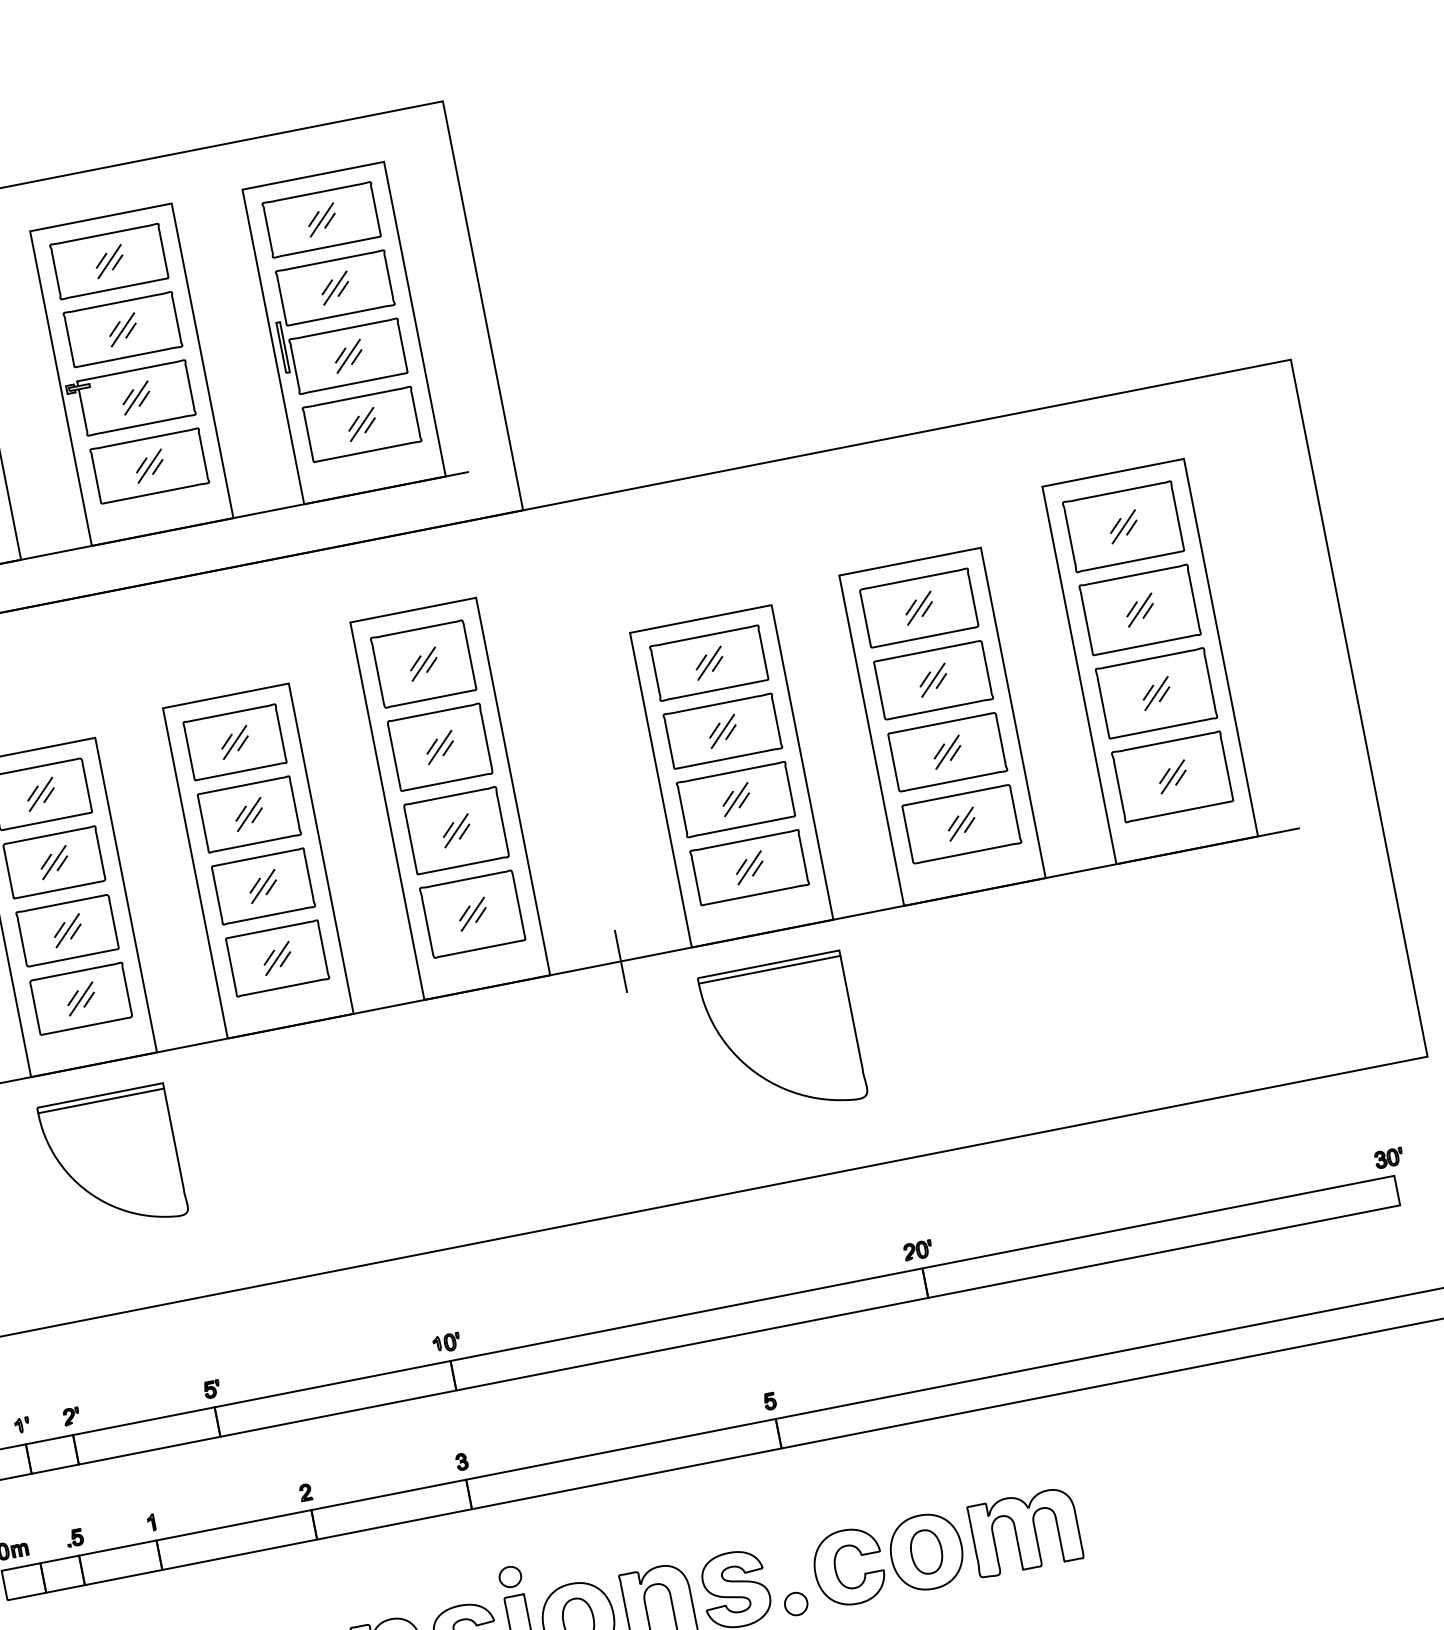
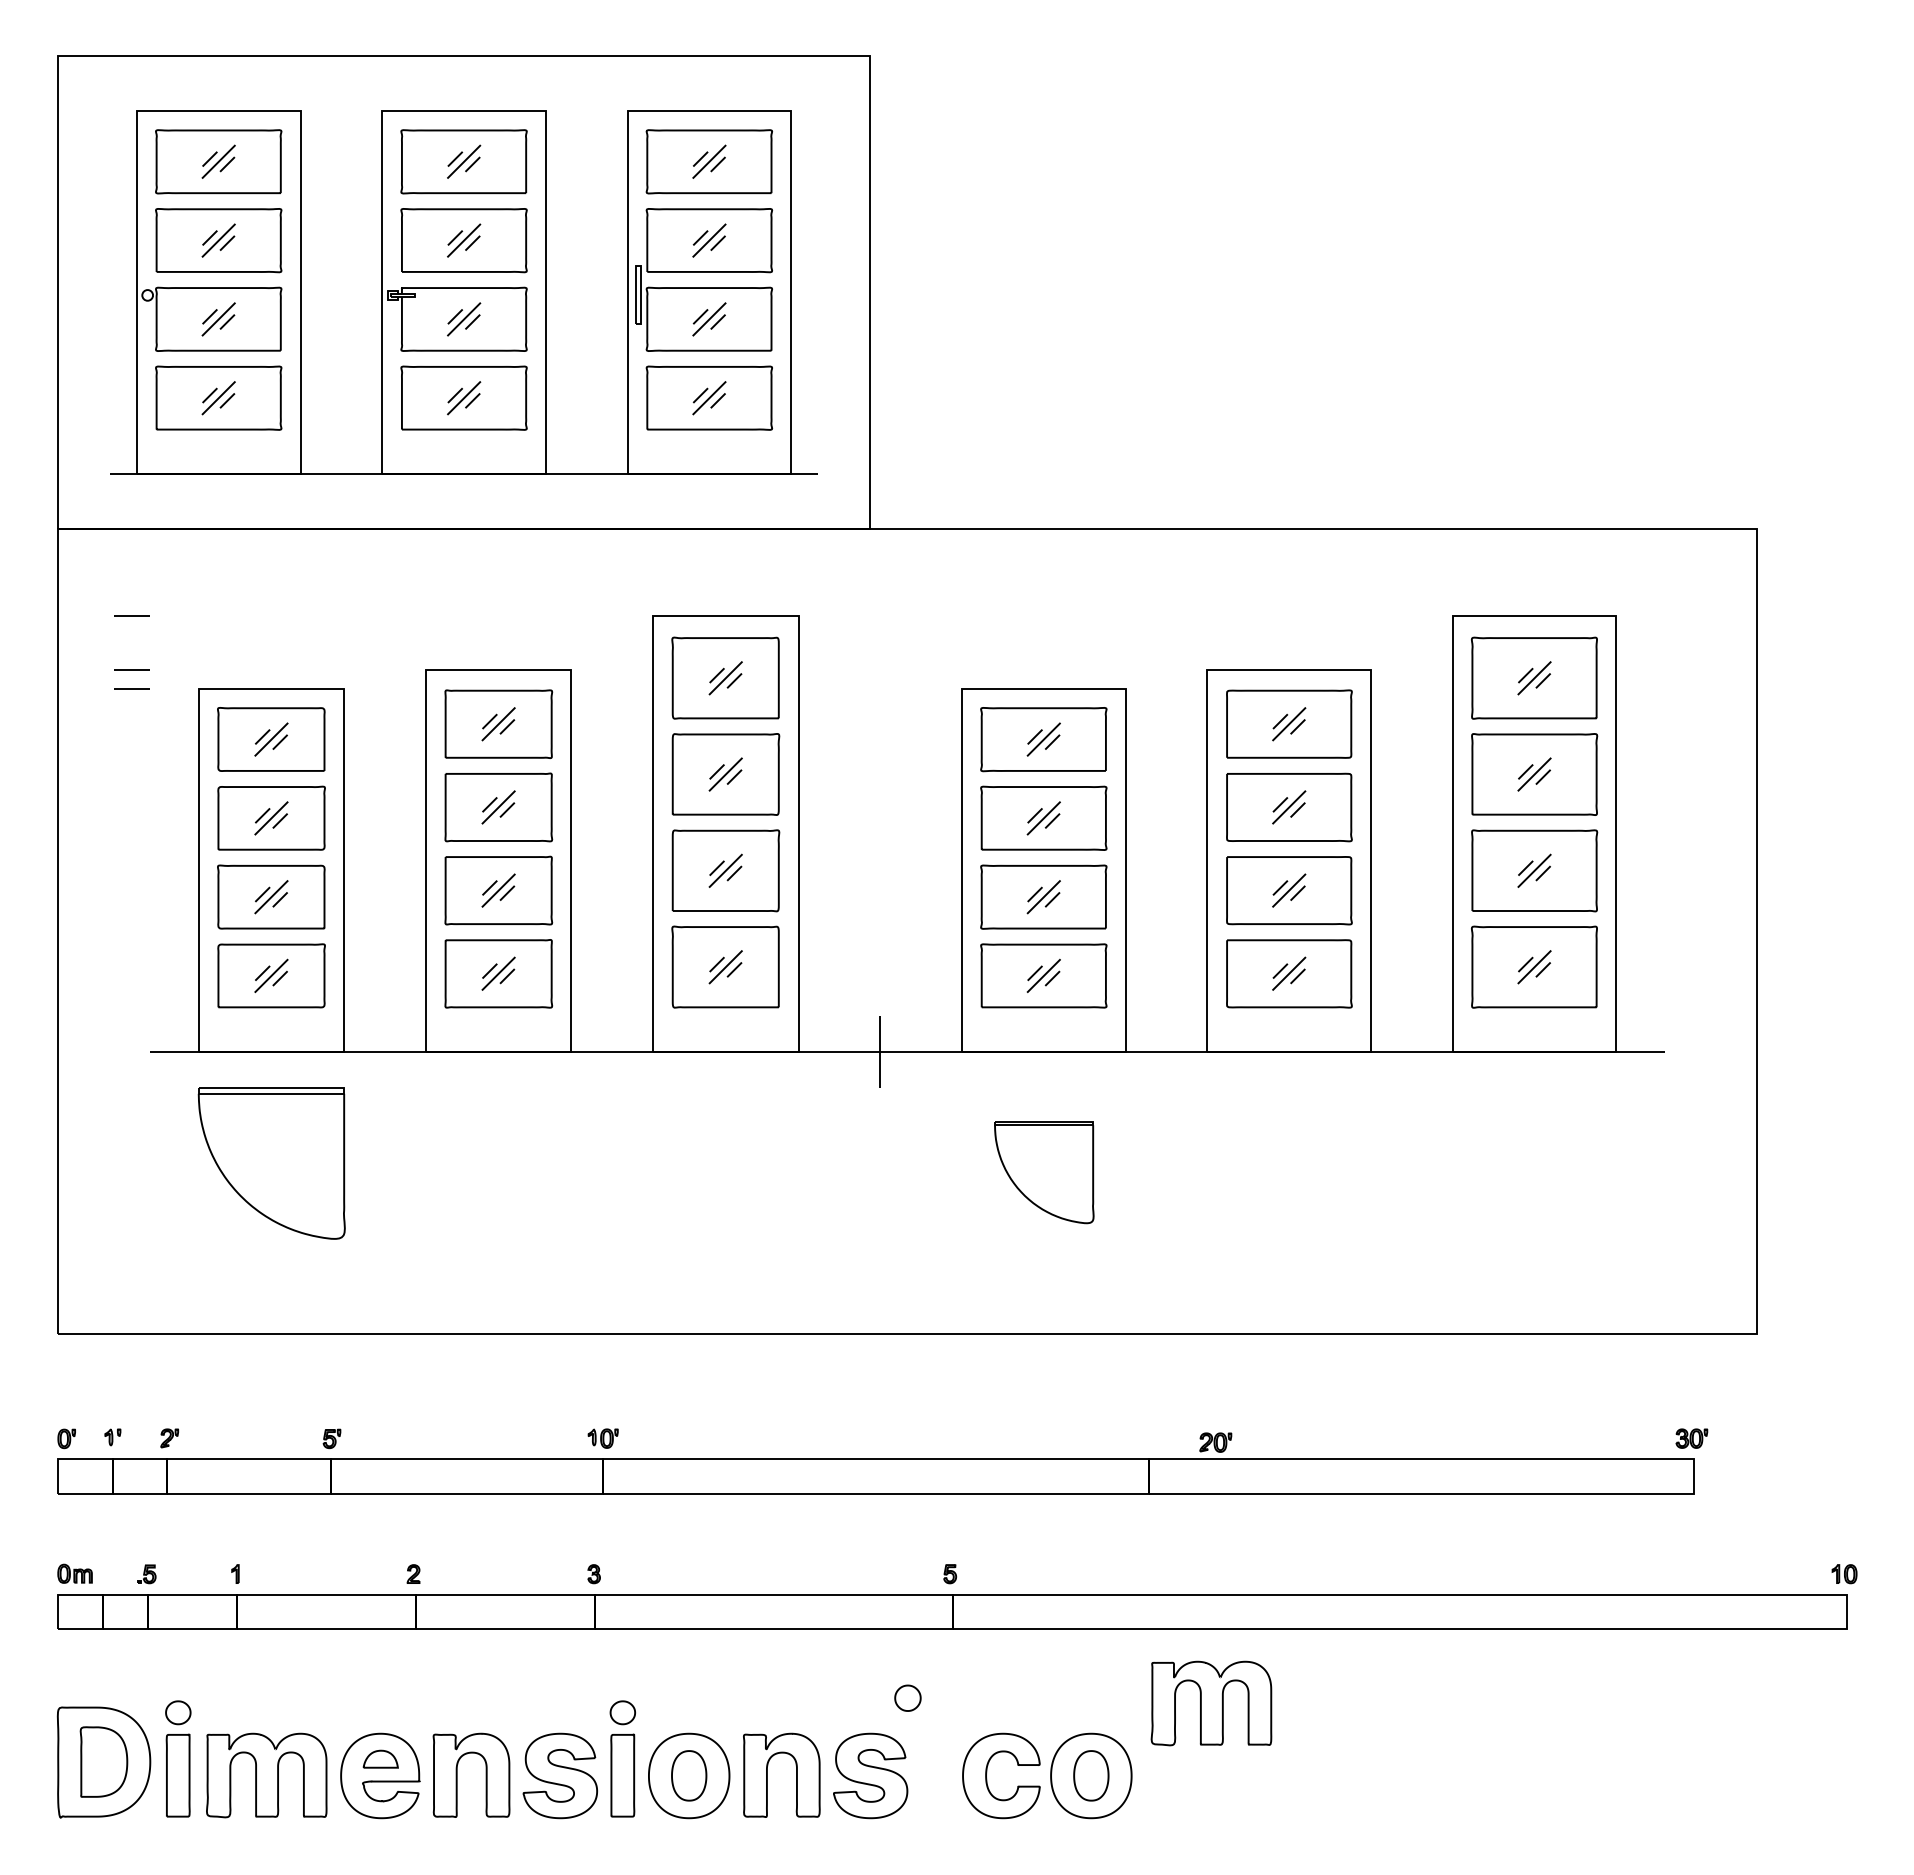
part: (783, 1037) -> (1044, 1172), size x0.6
part: (917, 1250) -> (1215, 1442), moved
part: (1025, 1532) -> (1211, 1703), moved
part: (795, 1603) -> (907, 1697), moved

